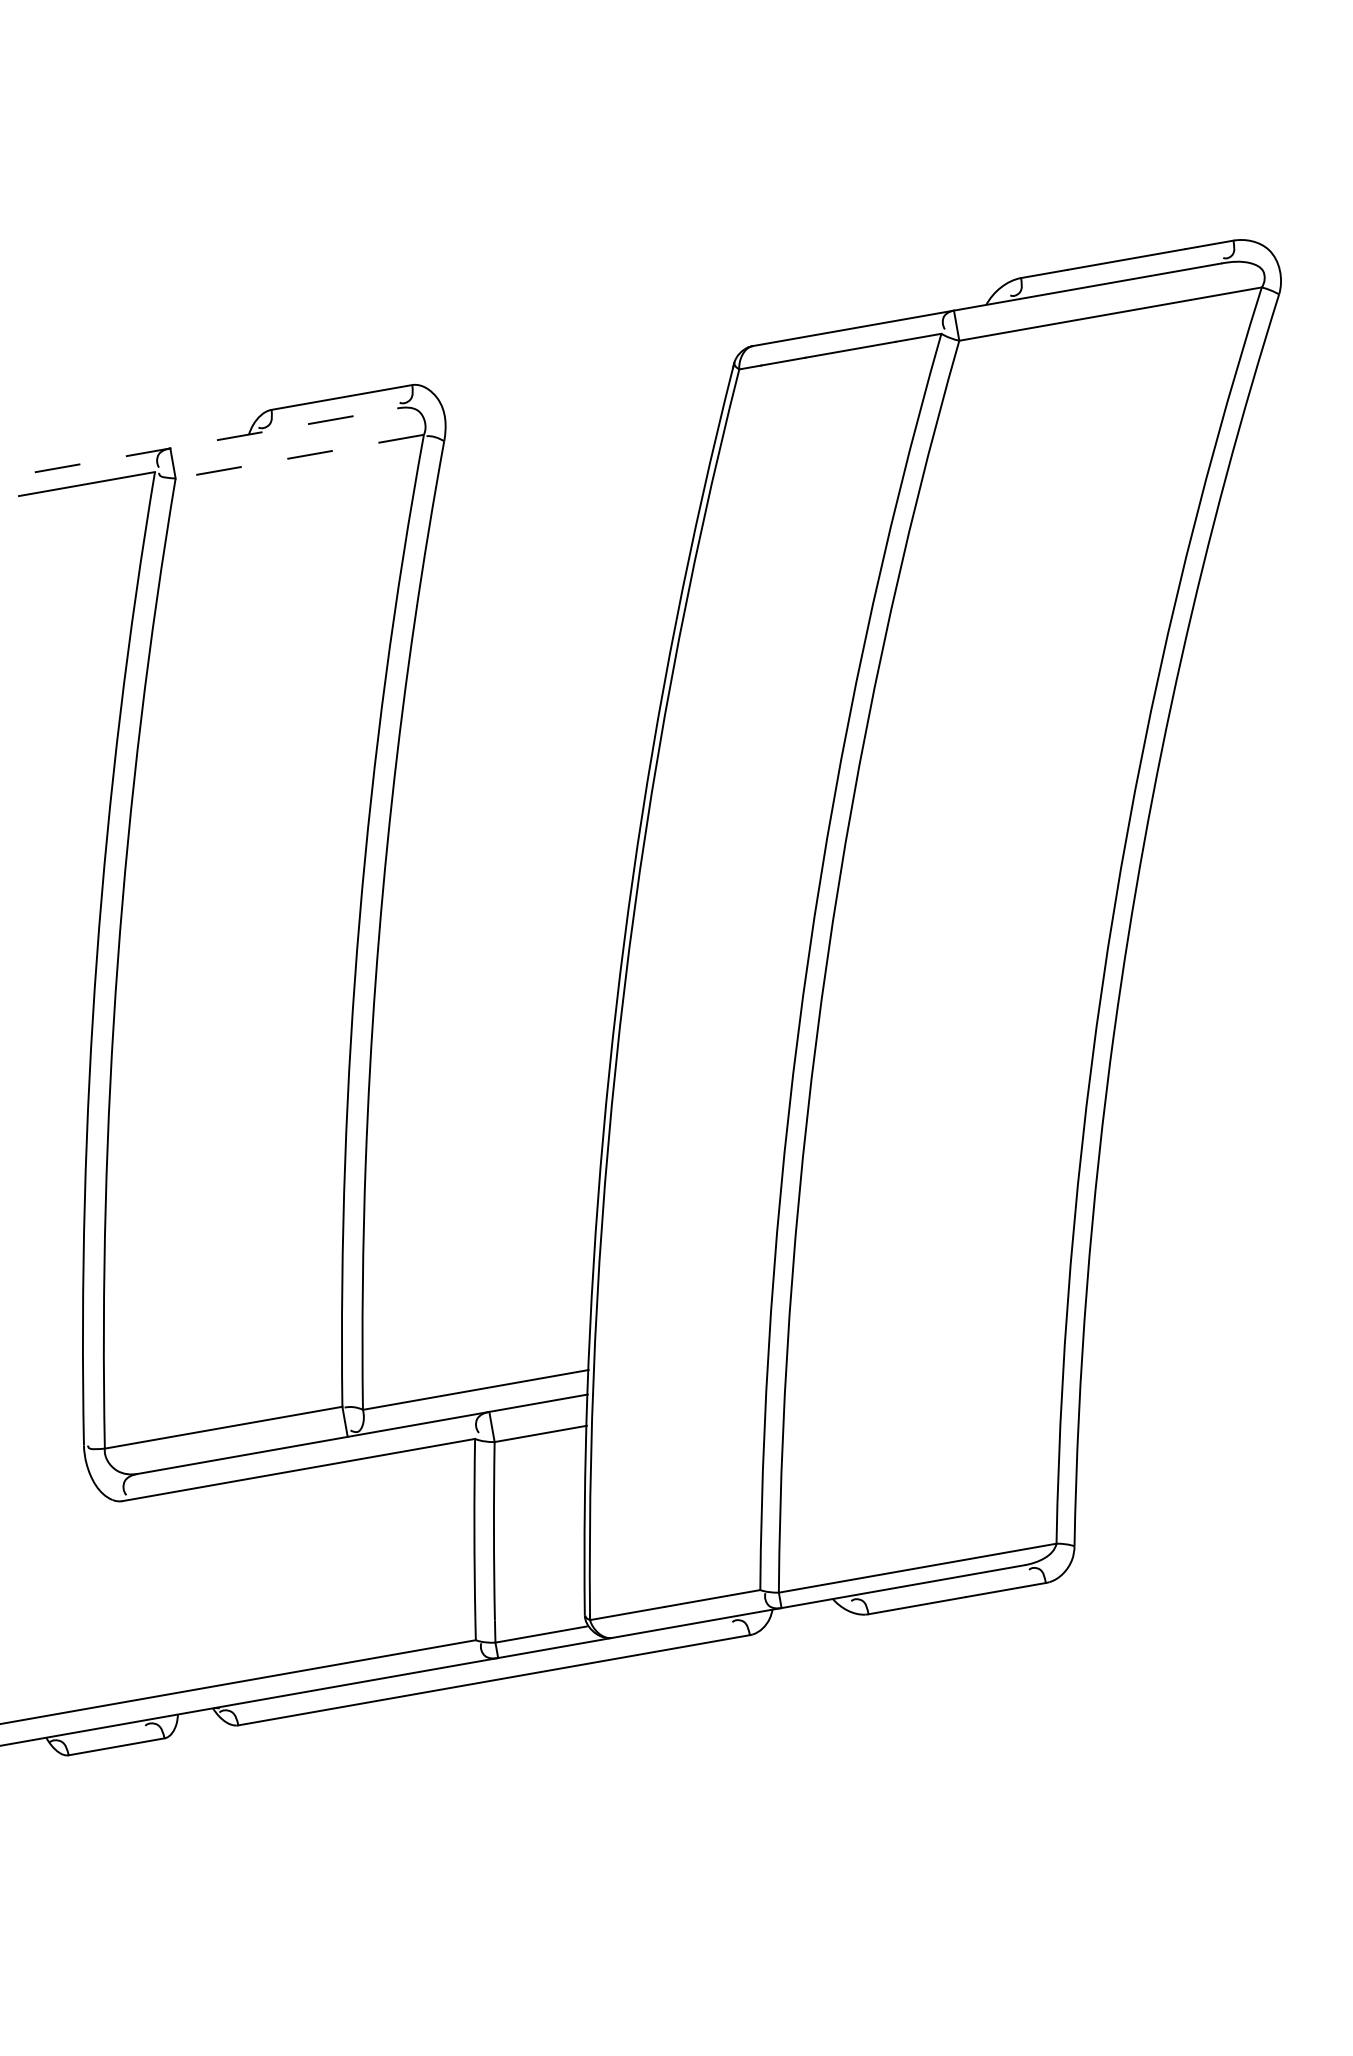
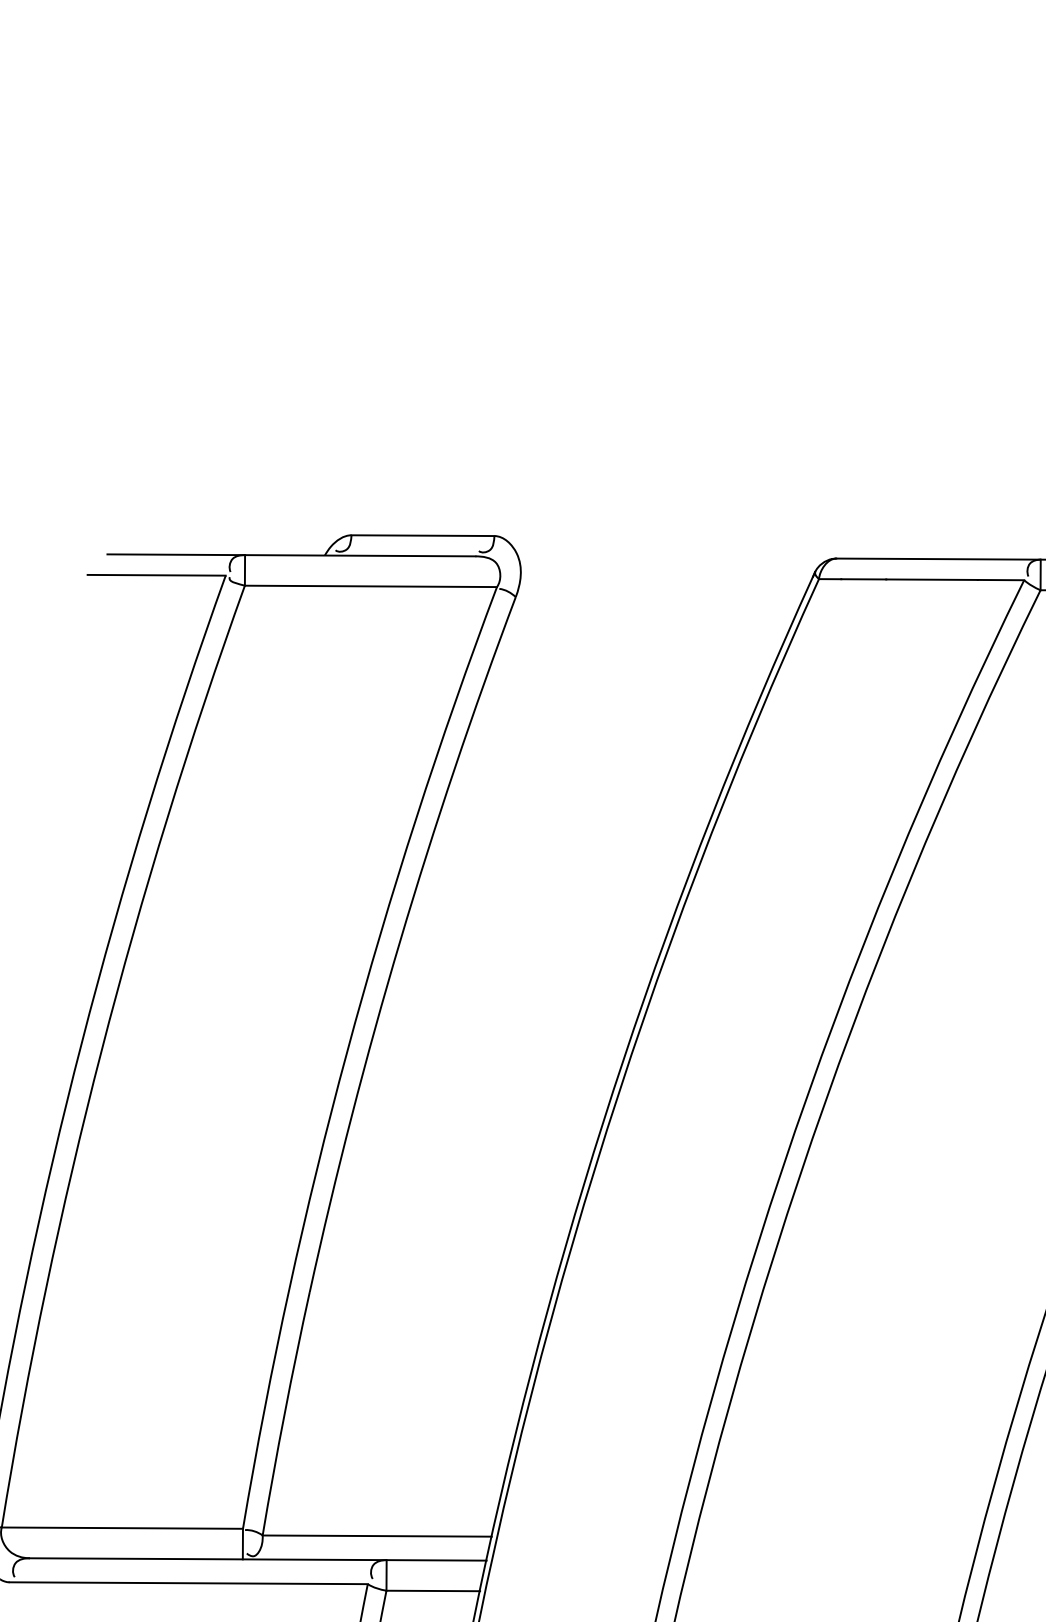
line: (216, 440) -> (291, 555), dashed -> solid
line: (299, 456) -> (370, 586), dashed -> solid

